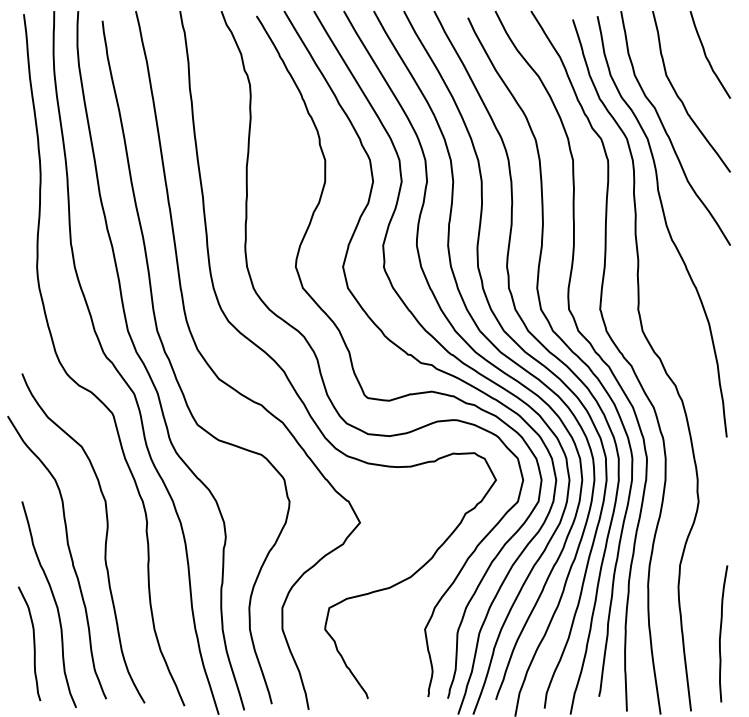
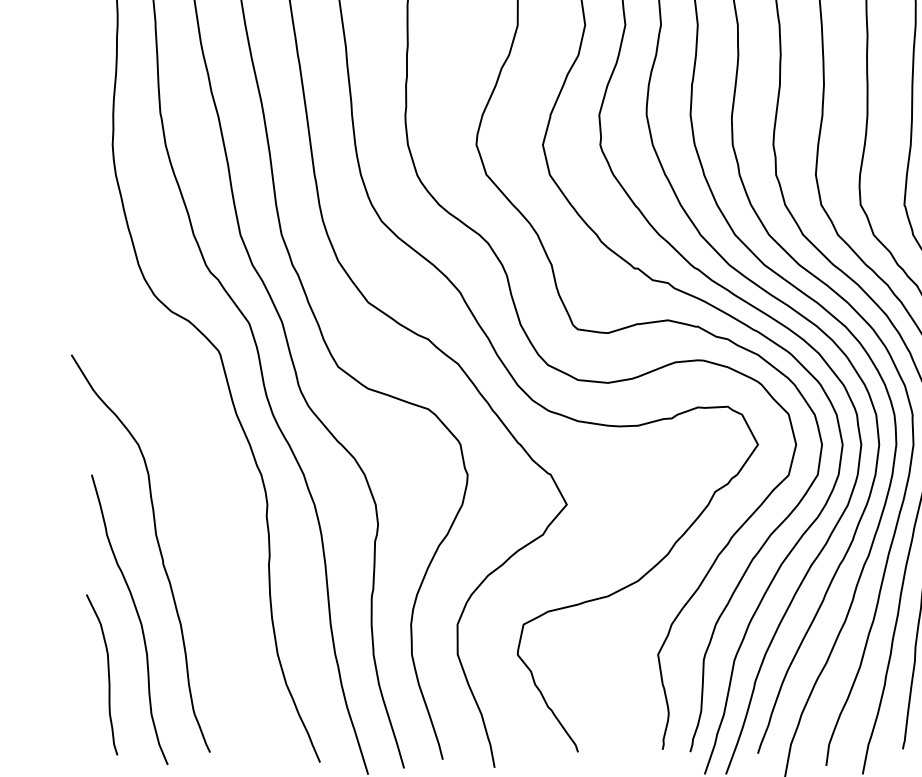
curve: (105, 538) -> (208, 526), removed

